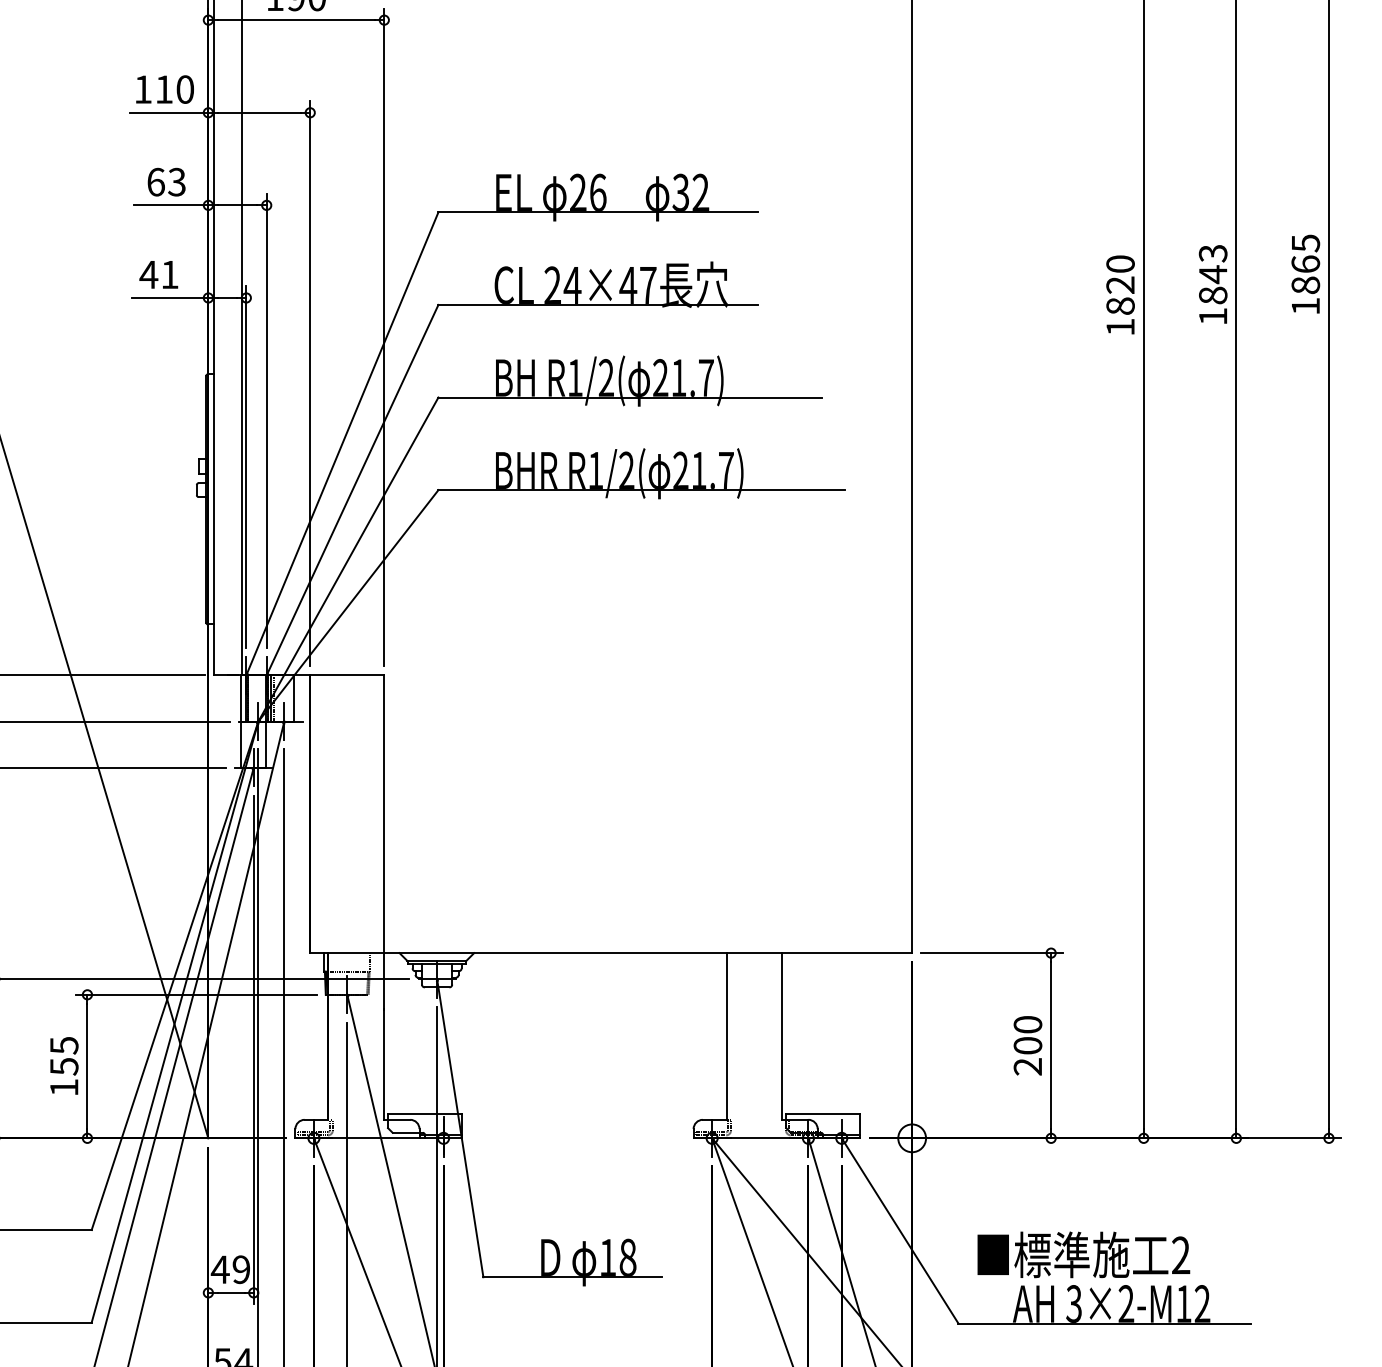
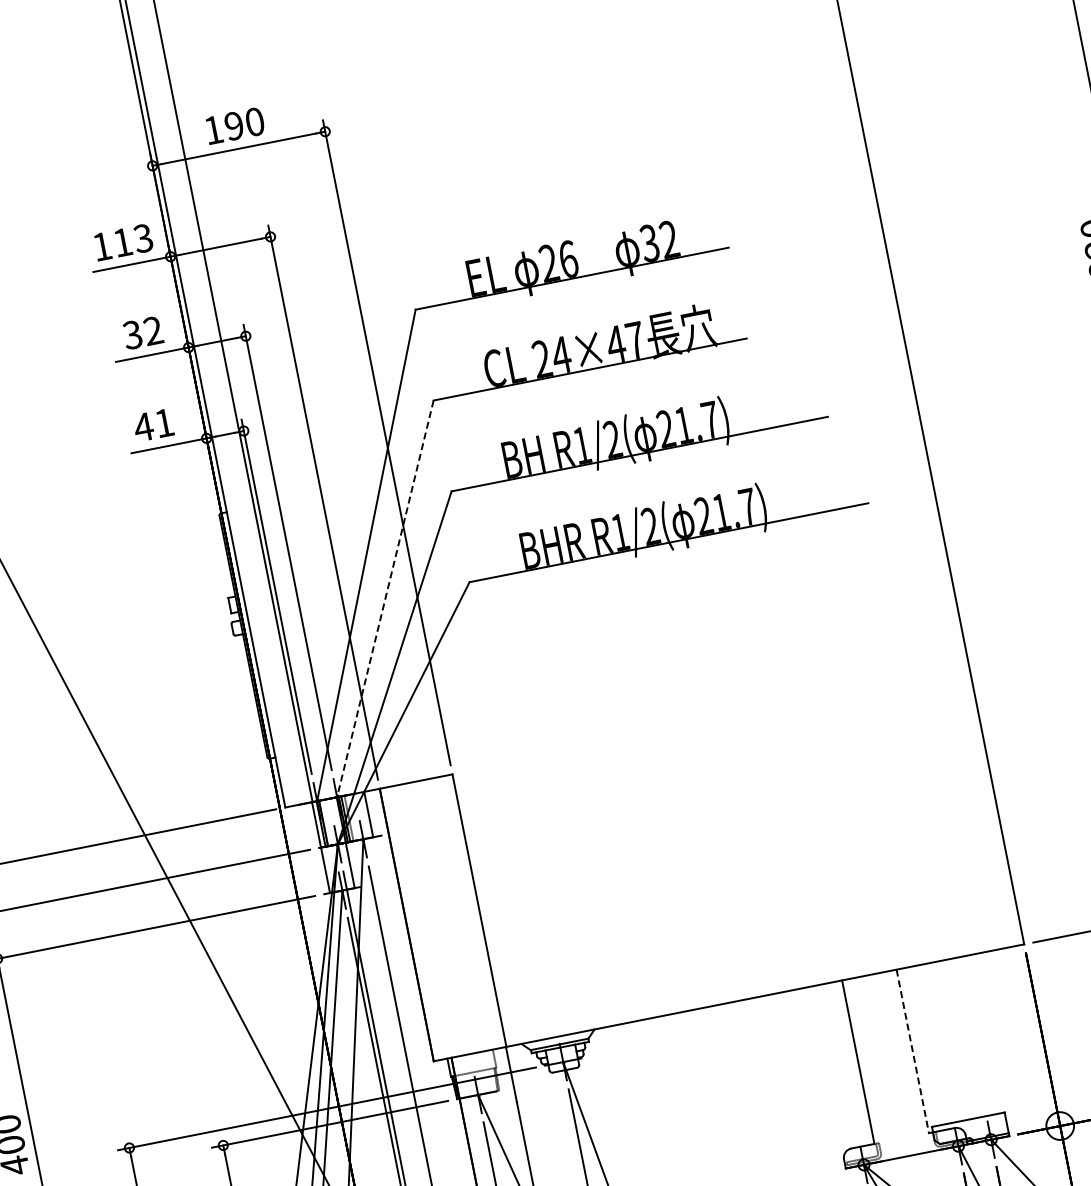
text: (184, 89) -> (142, 238), 110 -> 113
text: (166, 181) -> (142, 332), 63 -> 32
line: (352, 490) -> (385, 599), solid -> dashed
line: (782, 1036) -> (913, 1051), solid -> dashed

